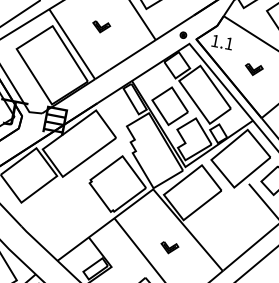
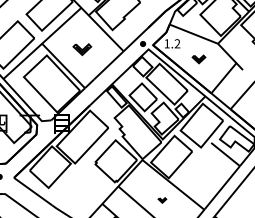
part: (100, 26) -> (81, 49), size x1.4
text: (229, 43) -> (177, 43), 1.1 -> 1.2
part: (169, 248) -> (162, 200), size x0.6

